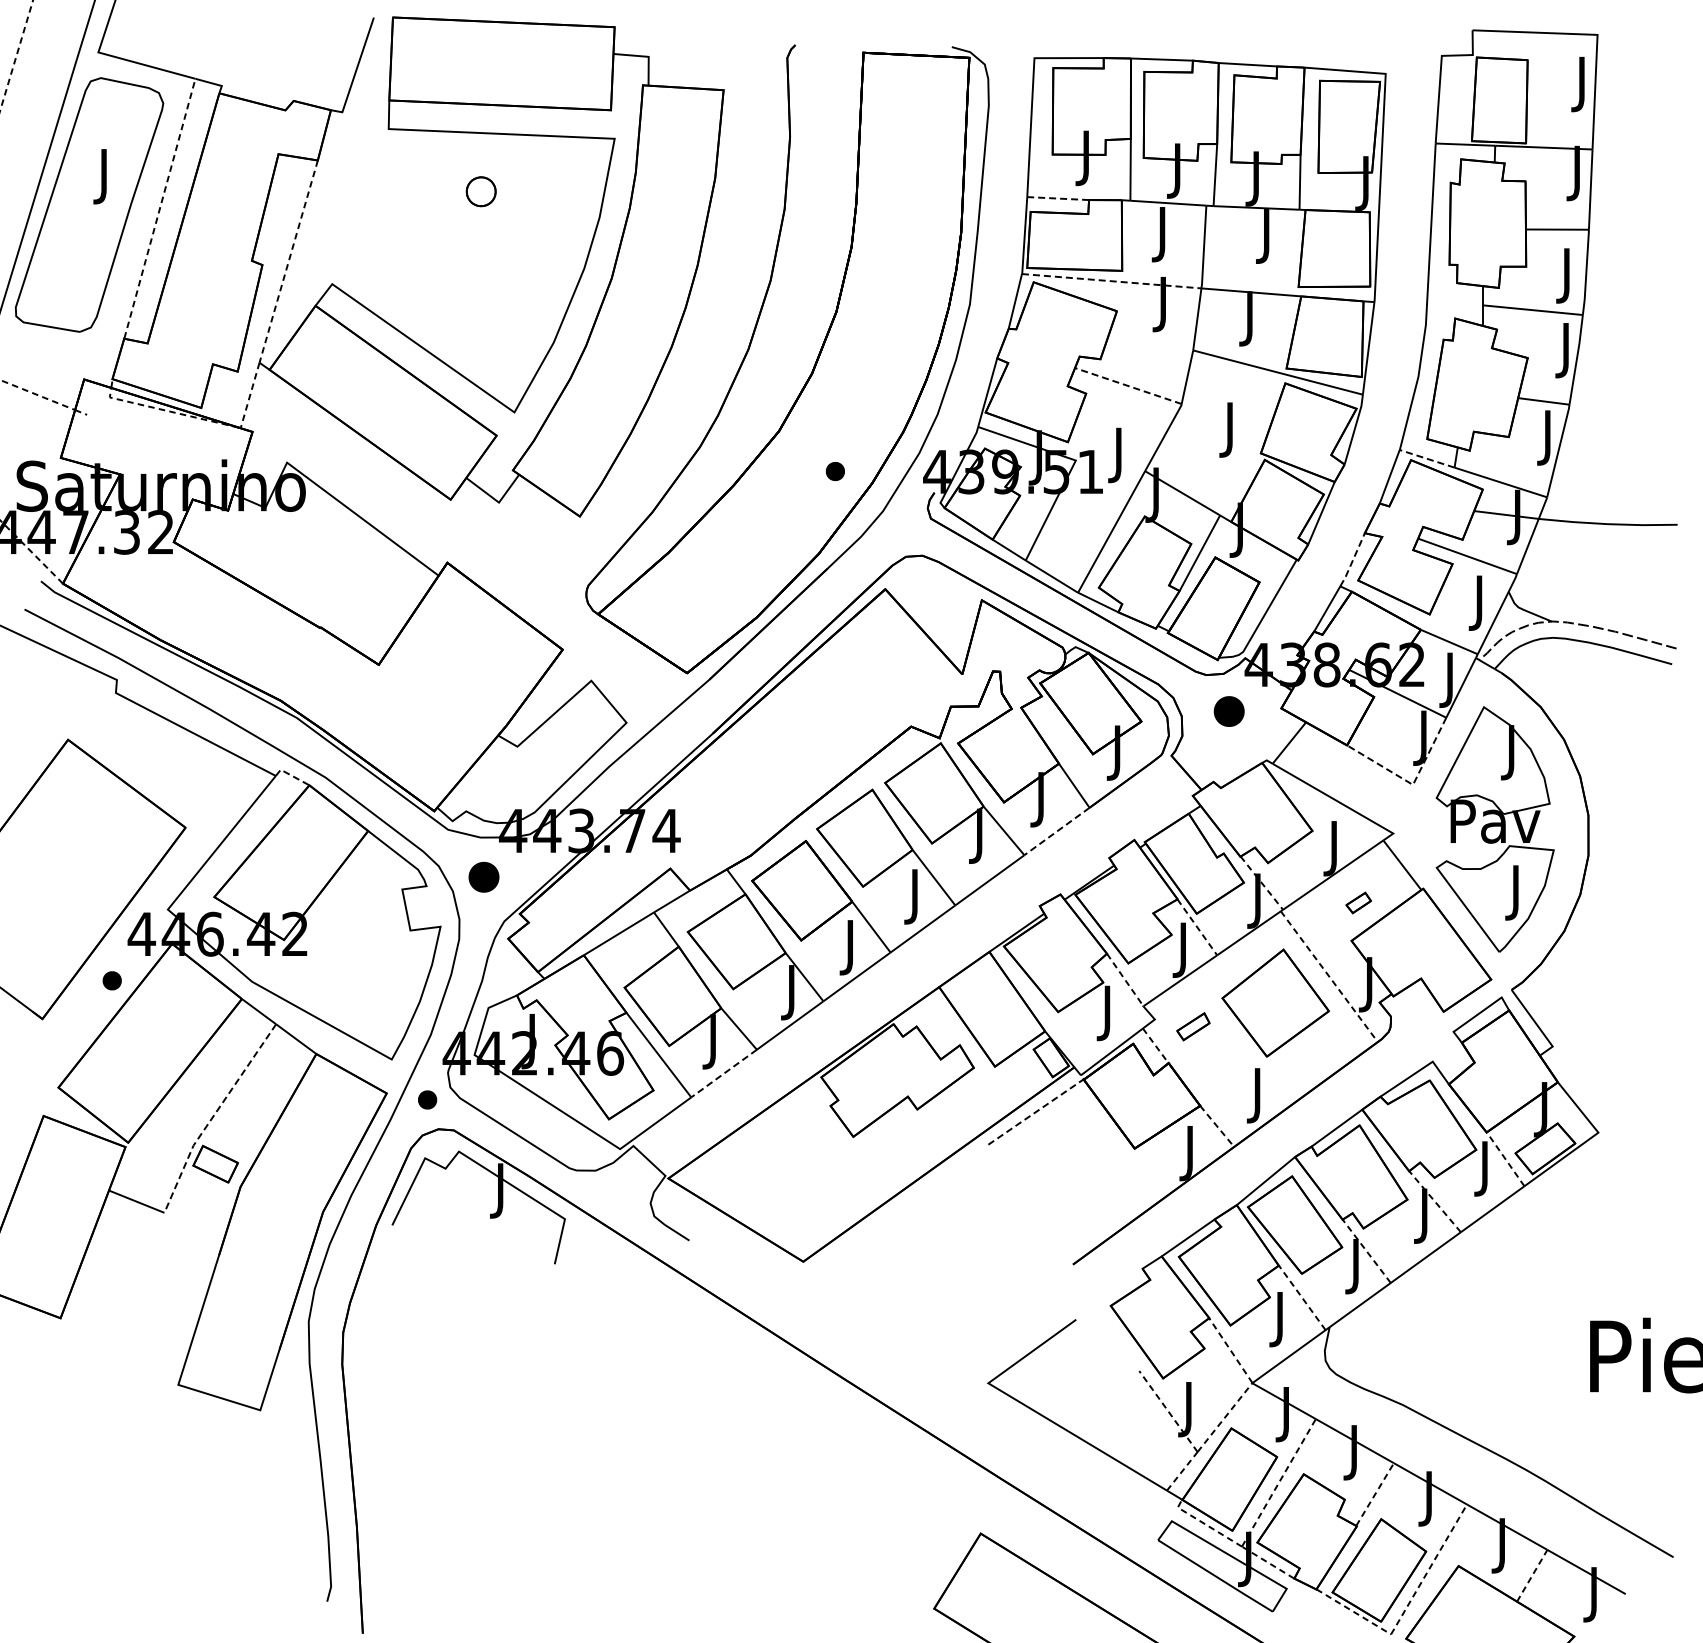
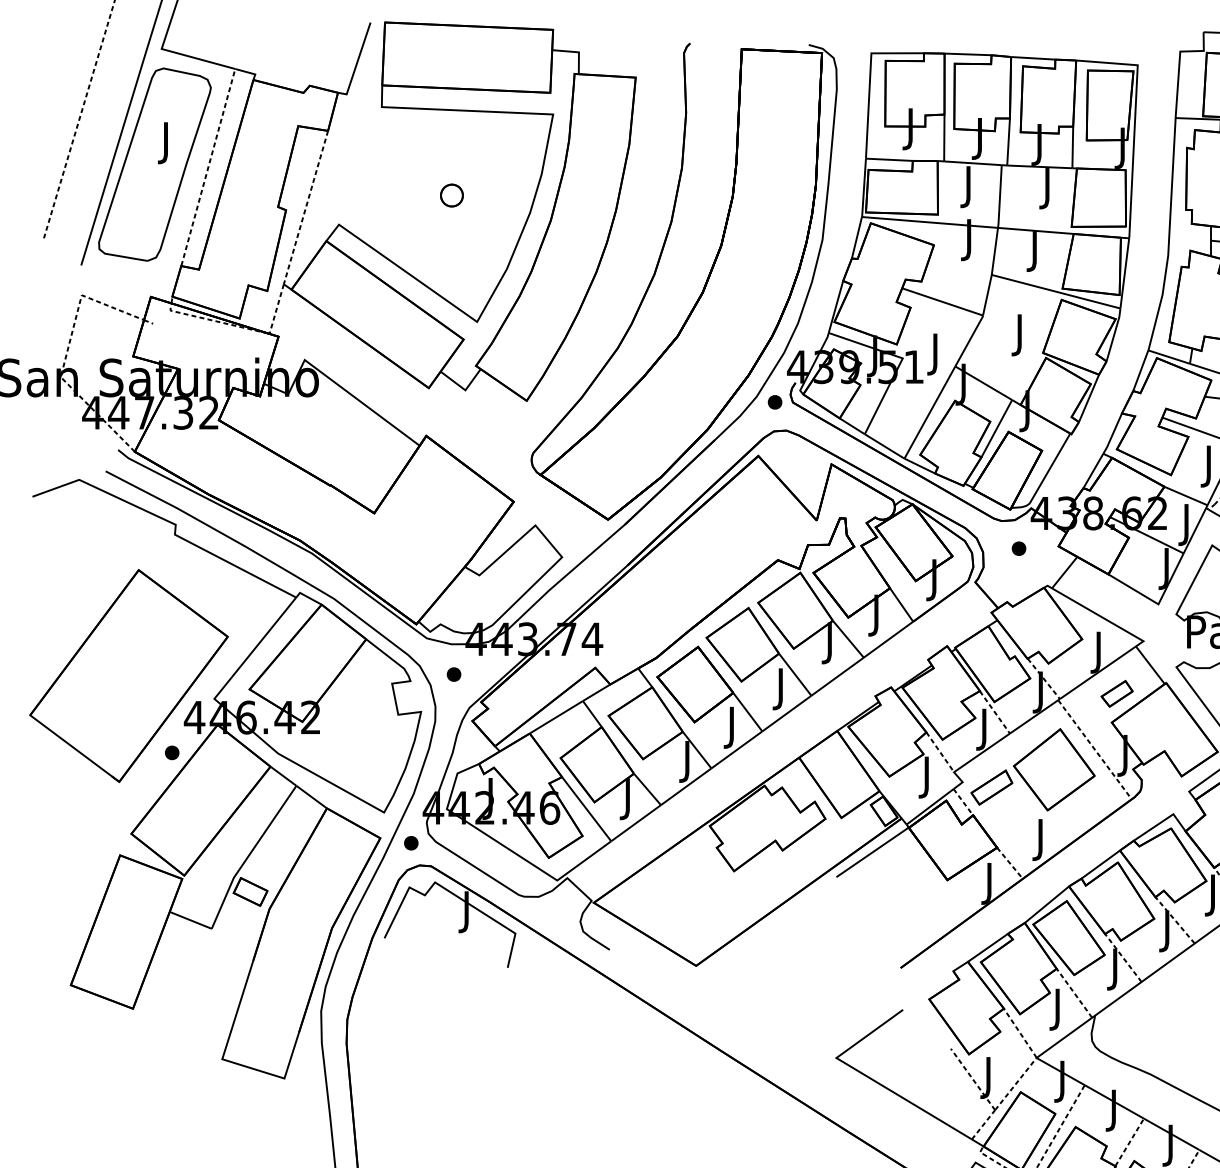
part: (480, 191) -> (451, 195), moved
line: (1058, 198) -> (889, 159), dashed -> solid
line: (1112, 281) -> (930, 222), dashed -> solid
line: (1127, 385) -> (941, 301), dashed -> solid
line: (1427, 458) -> (1169, 356), dashed -> solid
part: (834, 471) -> (774, 402), moved
line: (1352, 560) -> (1112, 434), dashed -> solid
part: (1228, 711) -> (1018, 548), size x0.62
line: (291, 775) -> (308, 597), dashed -> solid
line: (1412, 784) -> (1158, 604), dashed -> solid
line: (1056, 831) -> (888, 639), dashed -> solid
part: (483, 877) -> (453, 674), size x0.62
part: (1358, 902) -> (1117, 693), size x1.67
part: (1193, 1026) -> (992, 787), size x1.67
line: (724, 1073) -> (636, 823), dashed -> solid
line: (1038, 1110) -> (874, 851), dashed -> solid
line: (213, 1115) -> (248, 855), dashed -> solid

